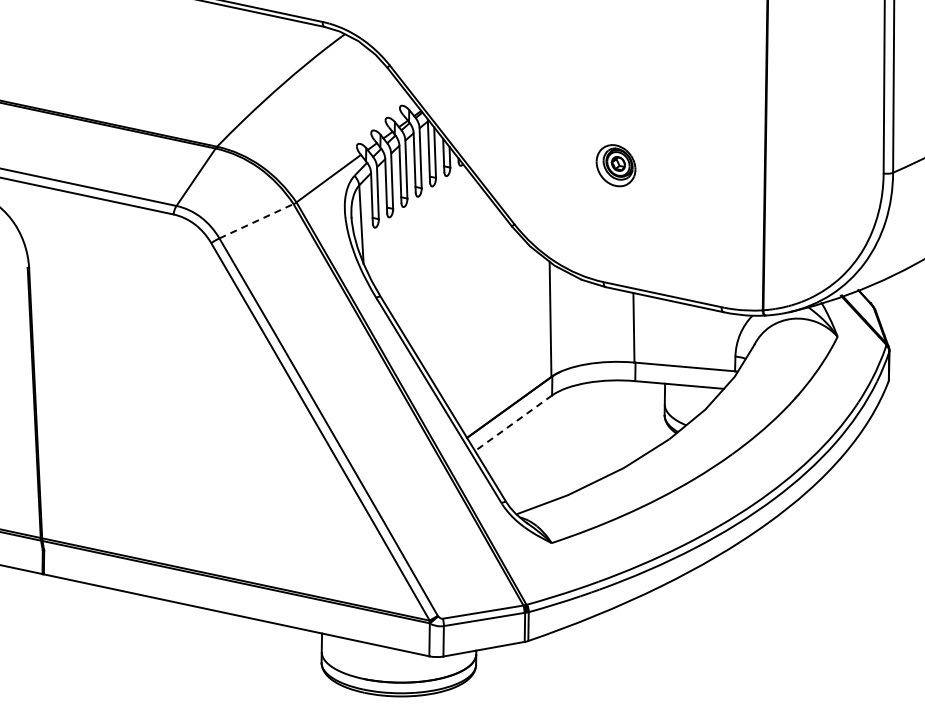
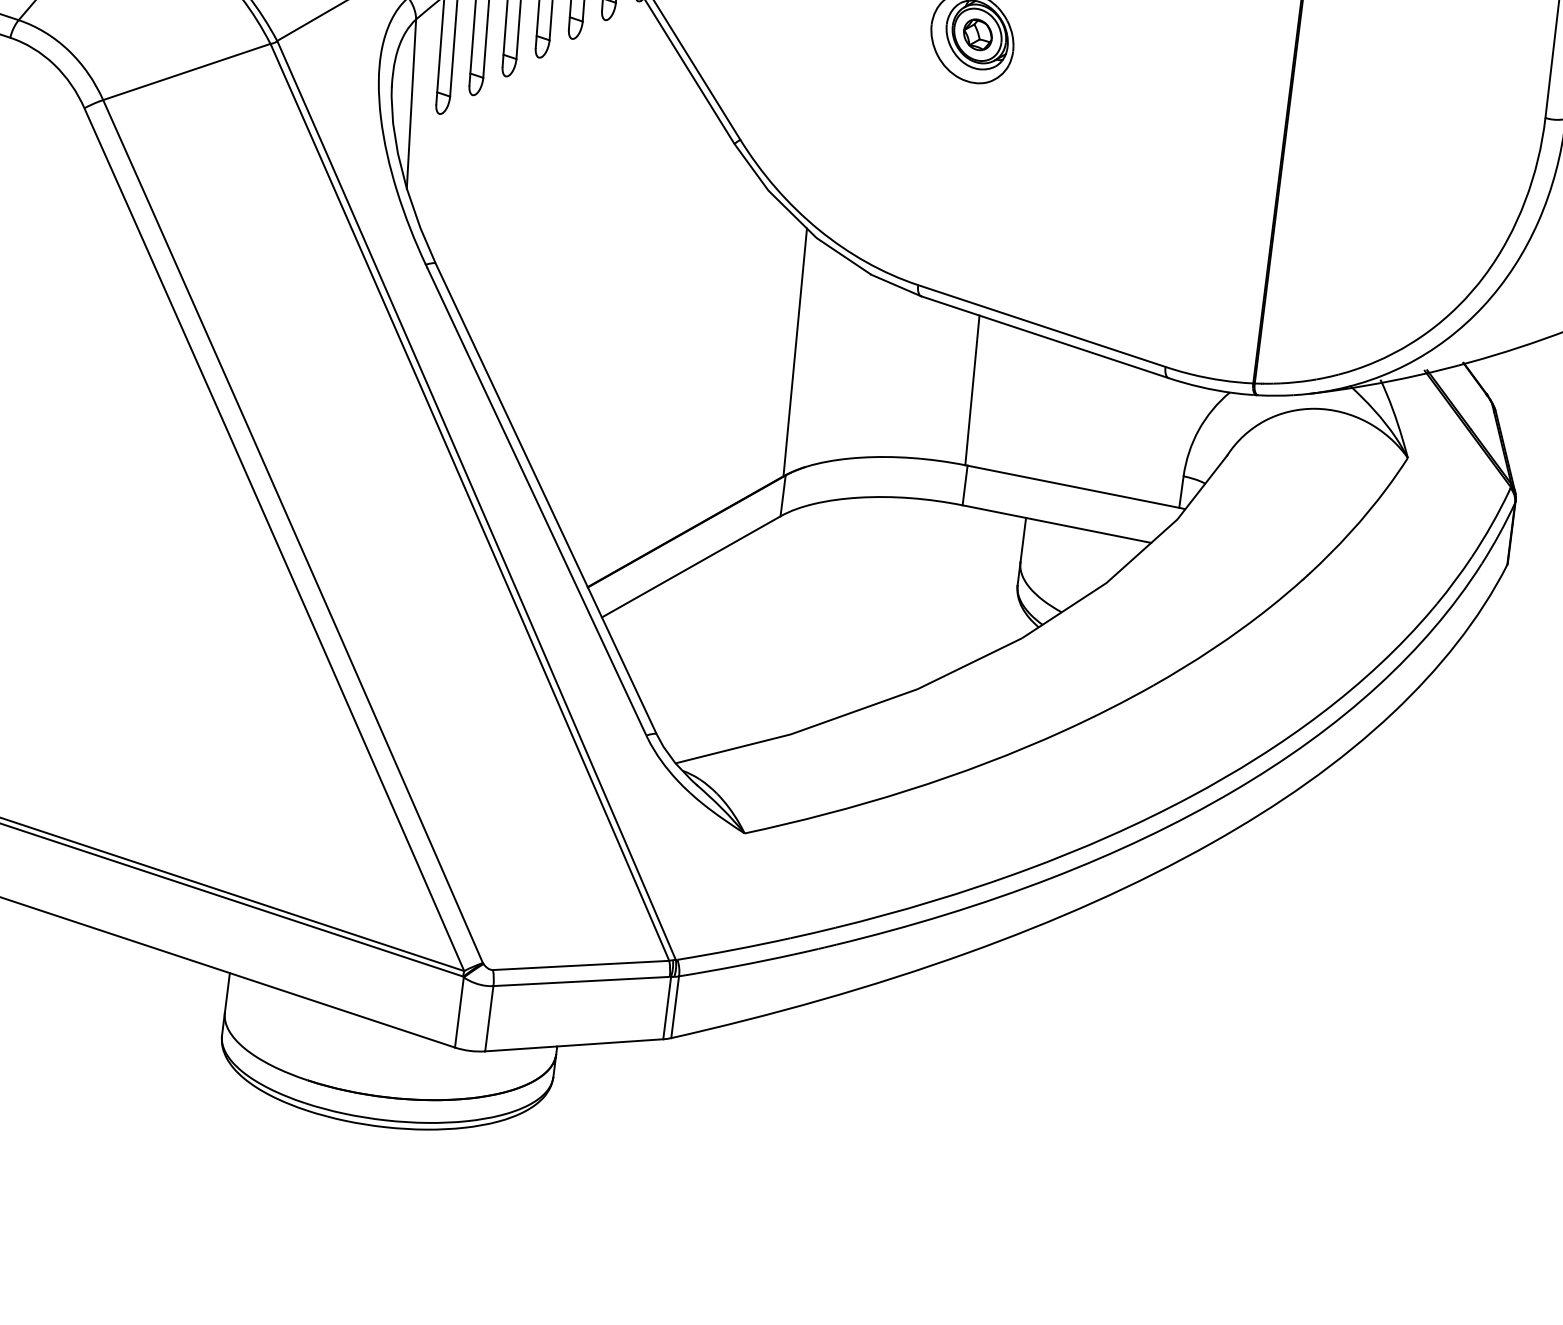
line: (256, 221) -> (186, 72), dashed -> solid
line: (513, 423) -> (690, 567), dashed -> solid

